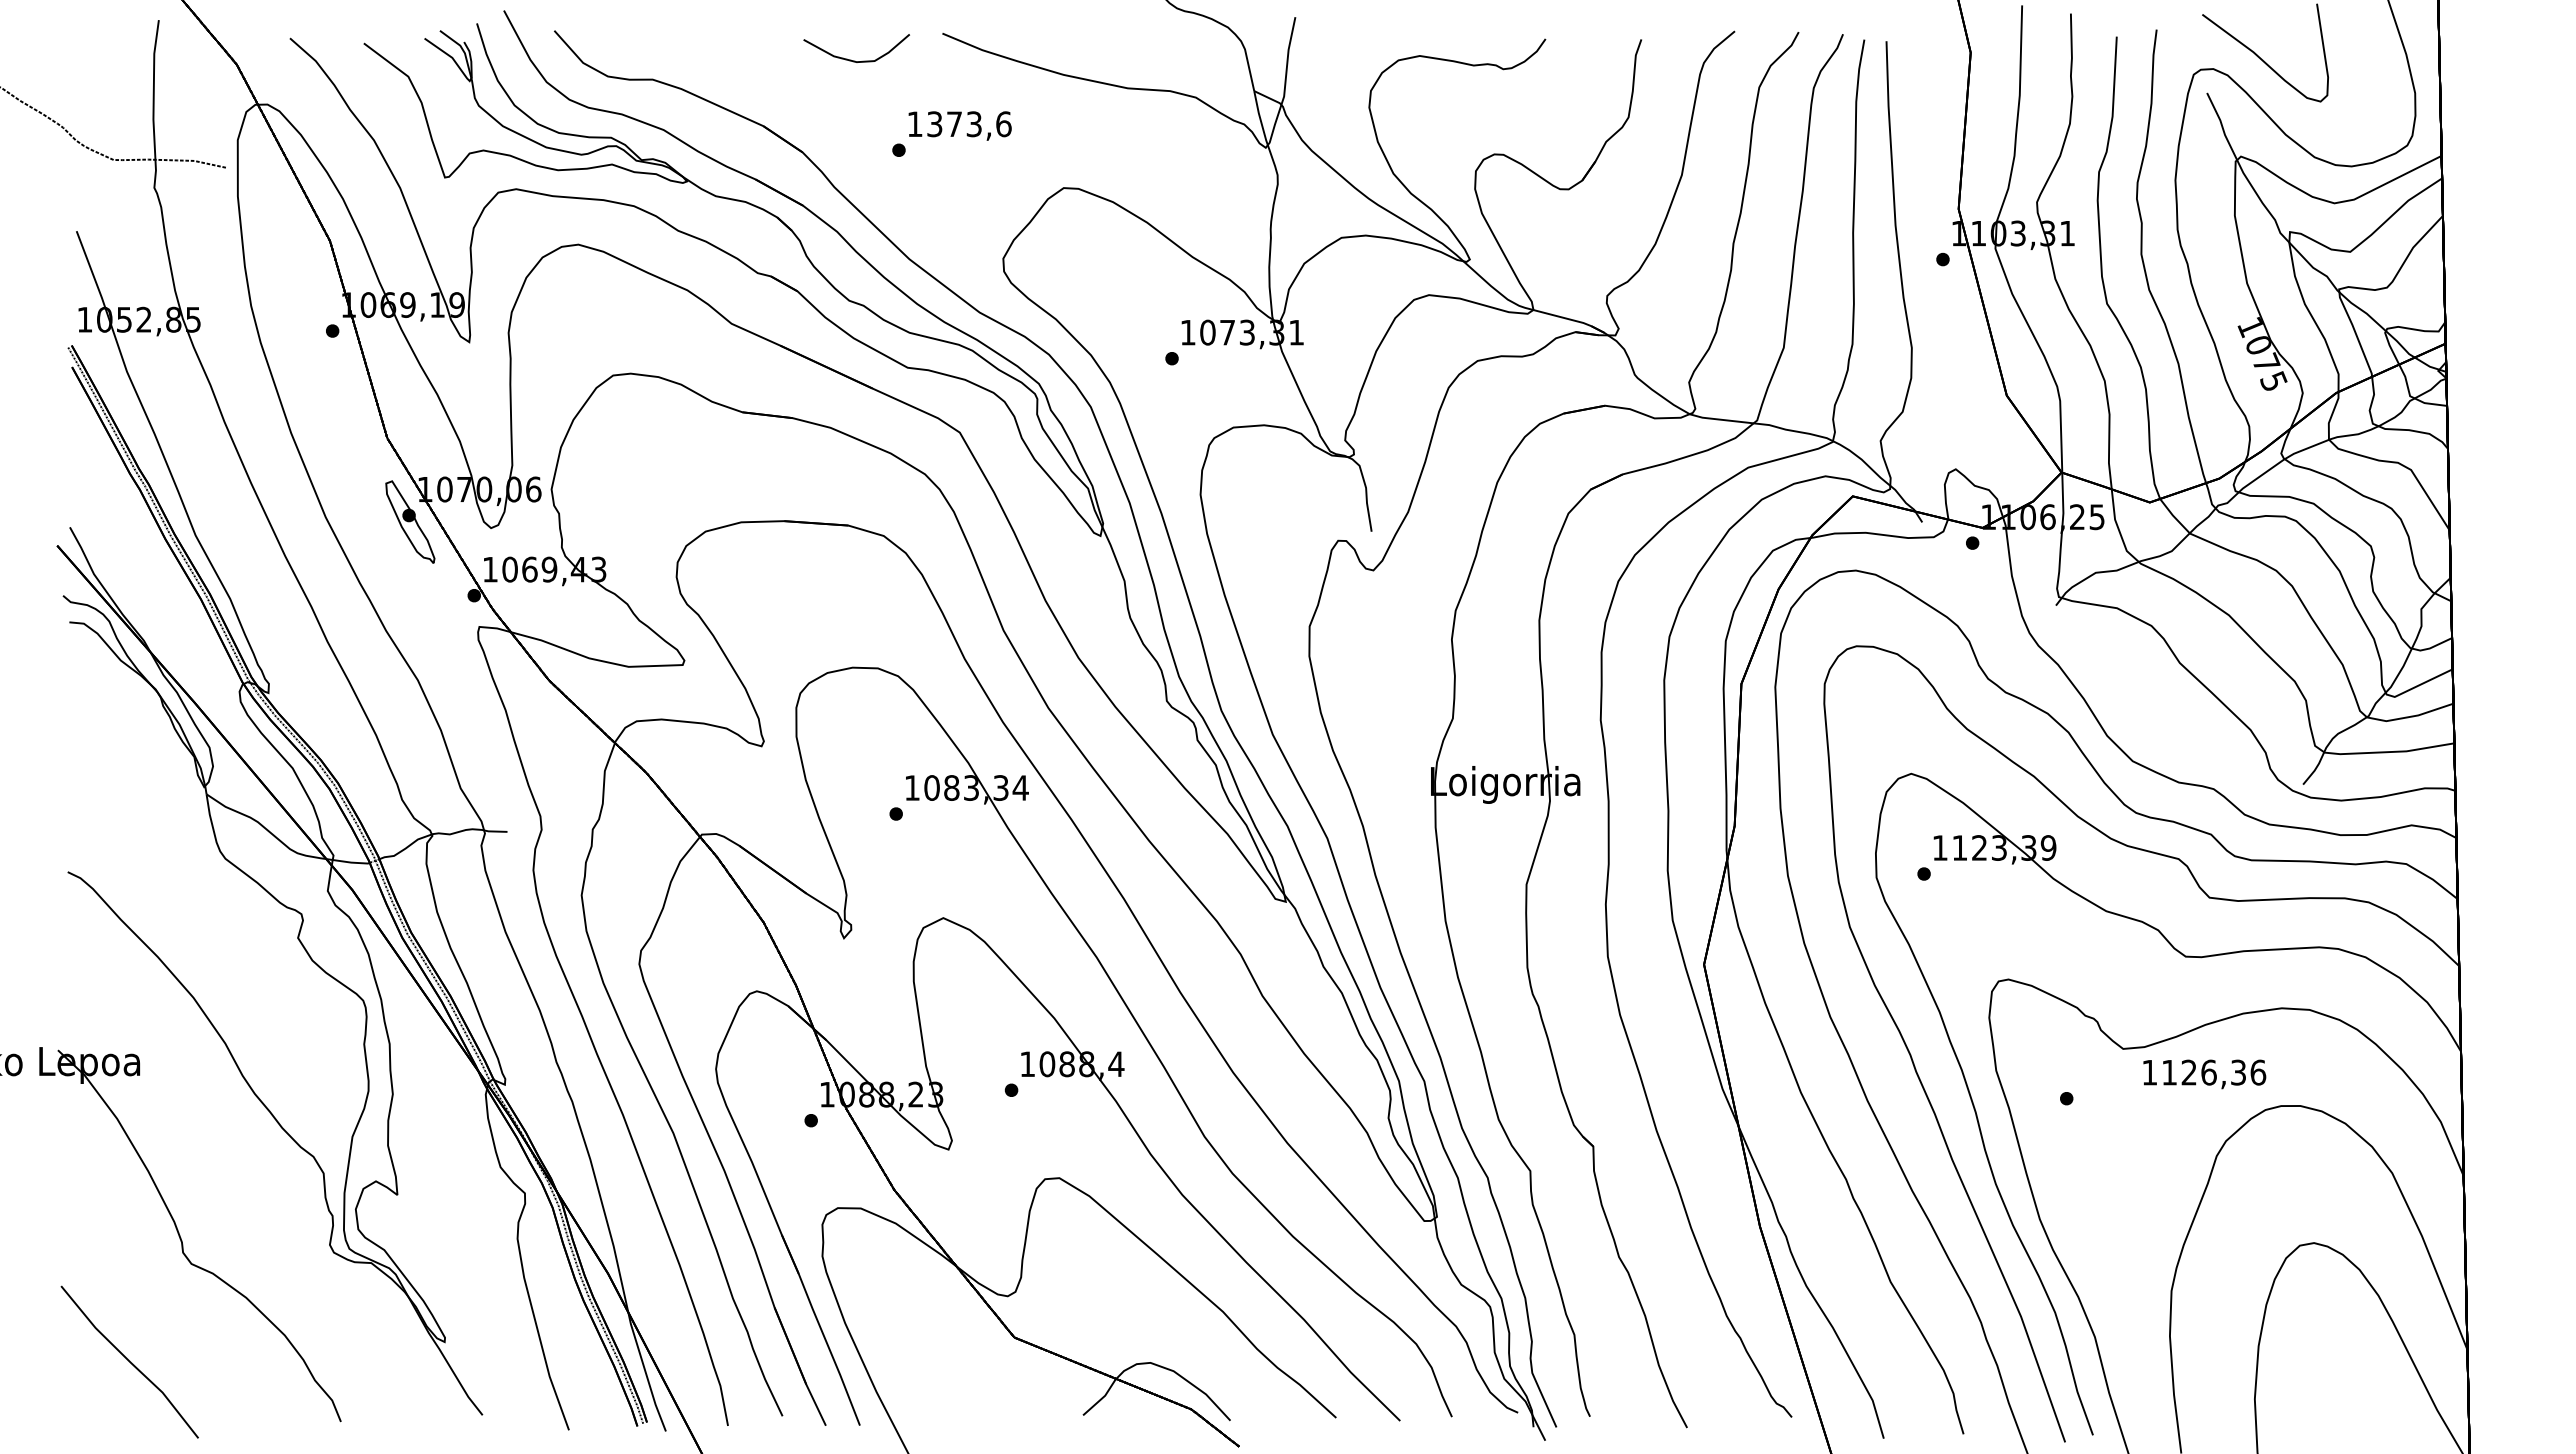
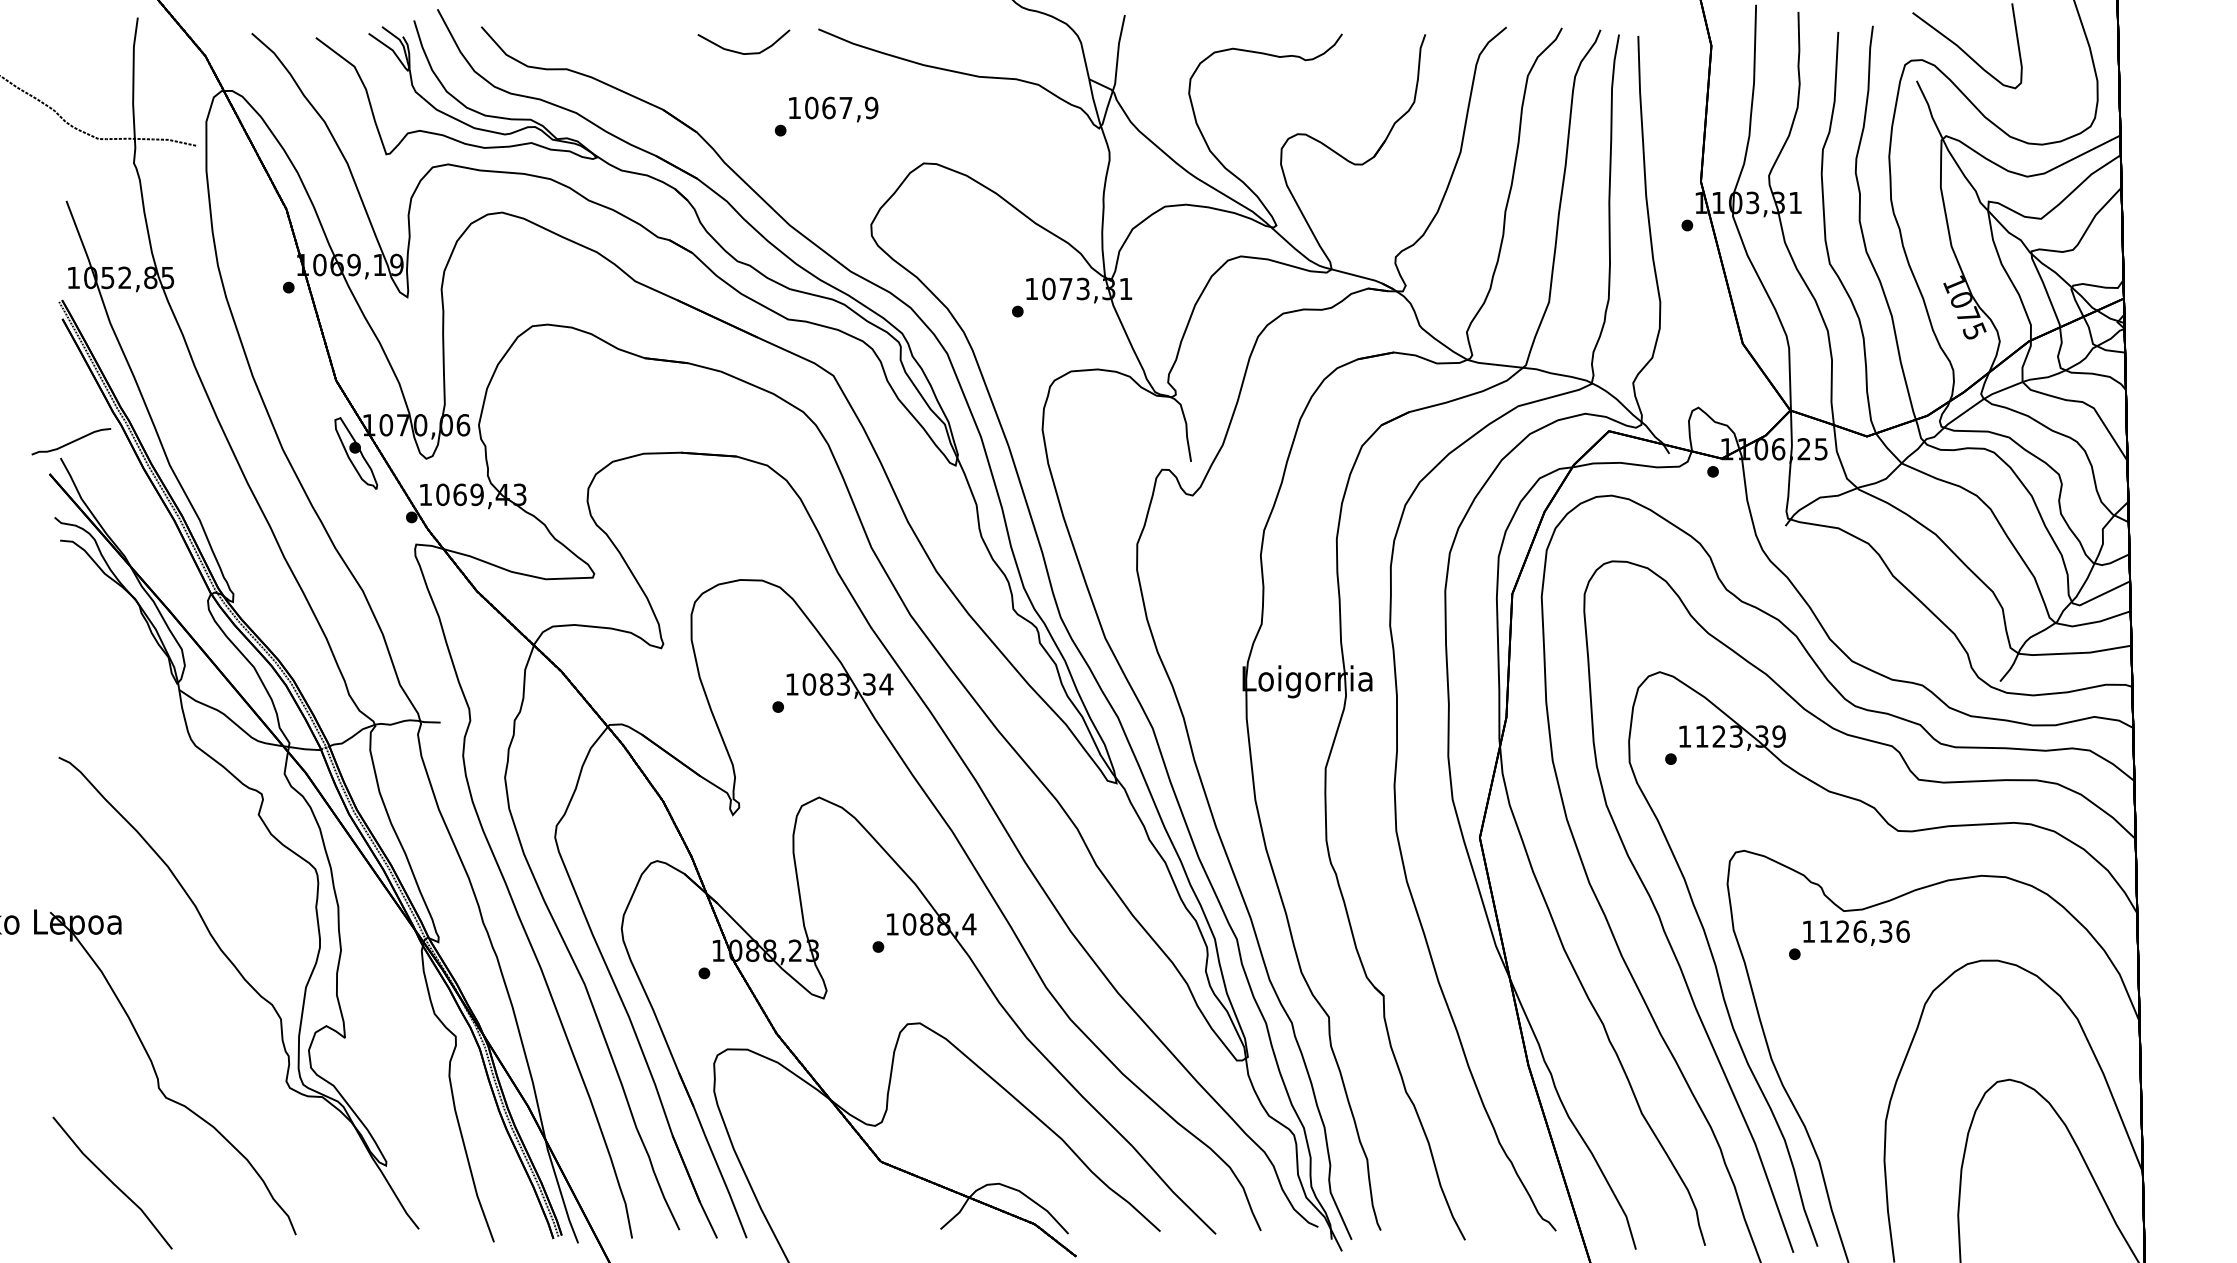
text: (969, 124) -> (841, 108), 1373,6 -> 1067,9
curve: (82, 508) -> (71, 441), added
text: (2204, 1074) -> (1856, 933), moved

